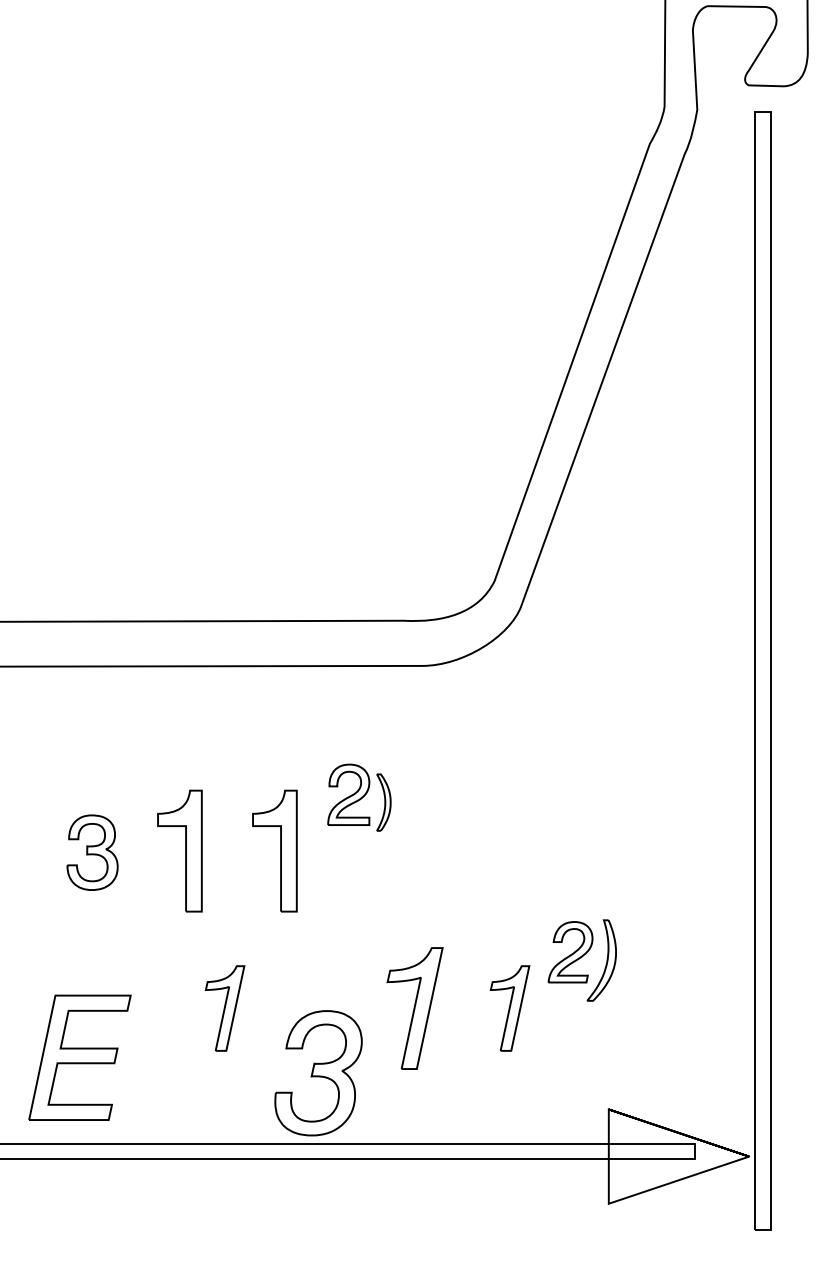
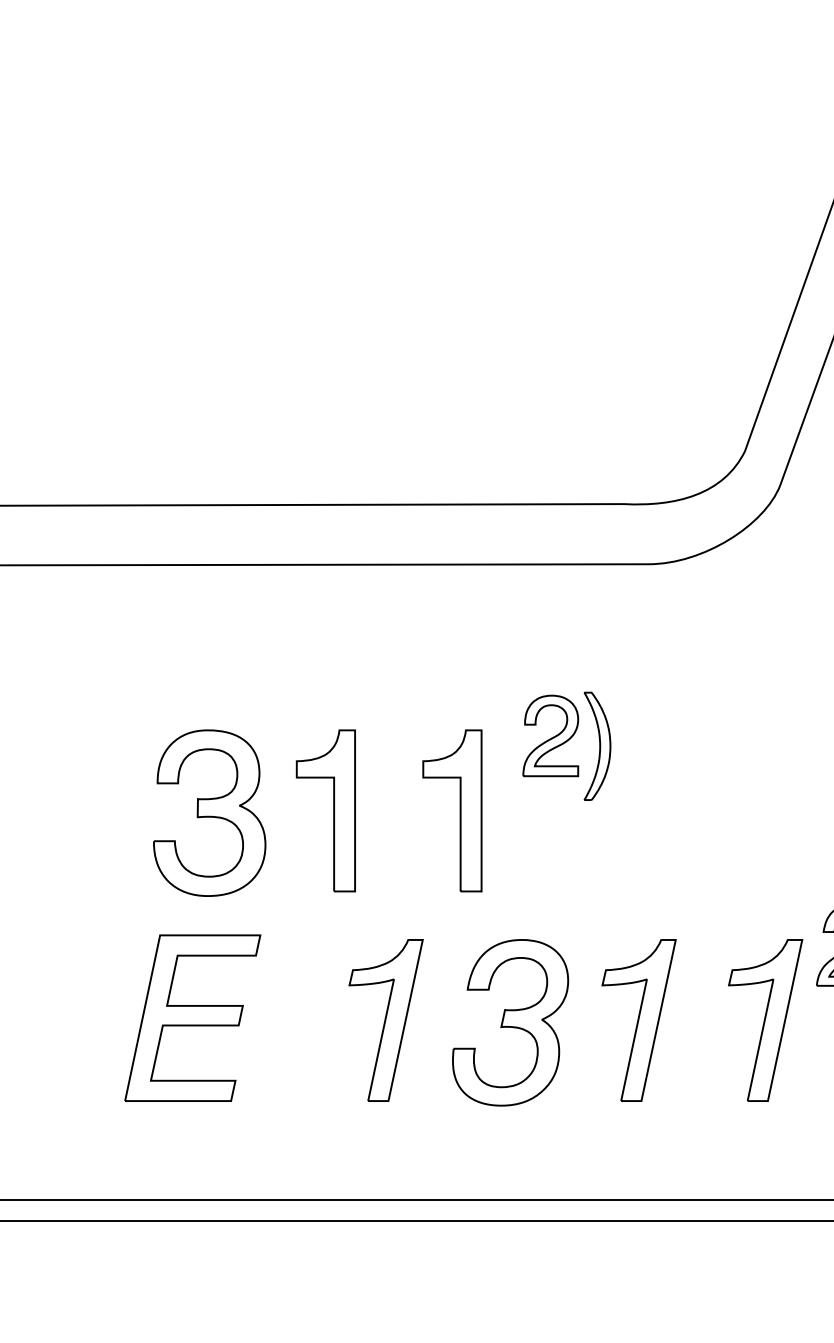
part: (383, 802) -> (597, 746), size x1.43
part: (92, 852) -> (209, 812), size x1.67
part: (224, 1008) -> (385, 1020), size x1.43
part: (509, 1008) -> (764, 1020), size x1.43
part: (79, 1057) -> (192, 1017), moved
part: (318, 1073) -> (510, 1023), moved

